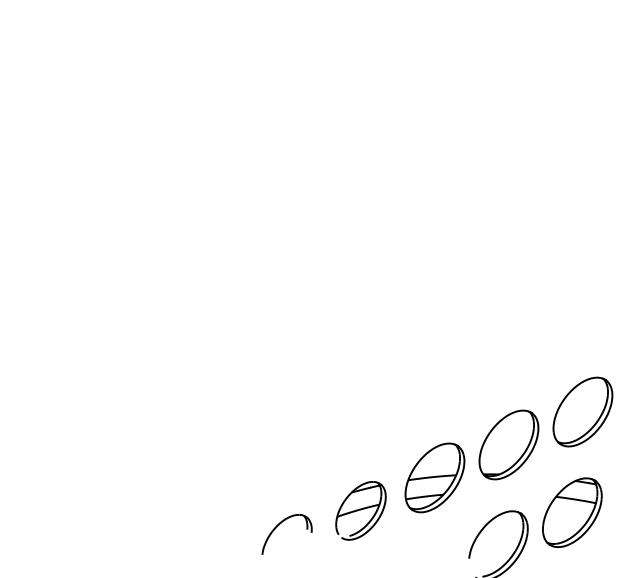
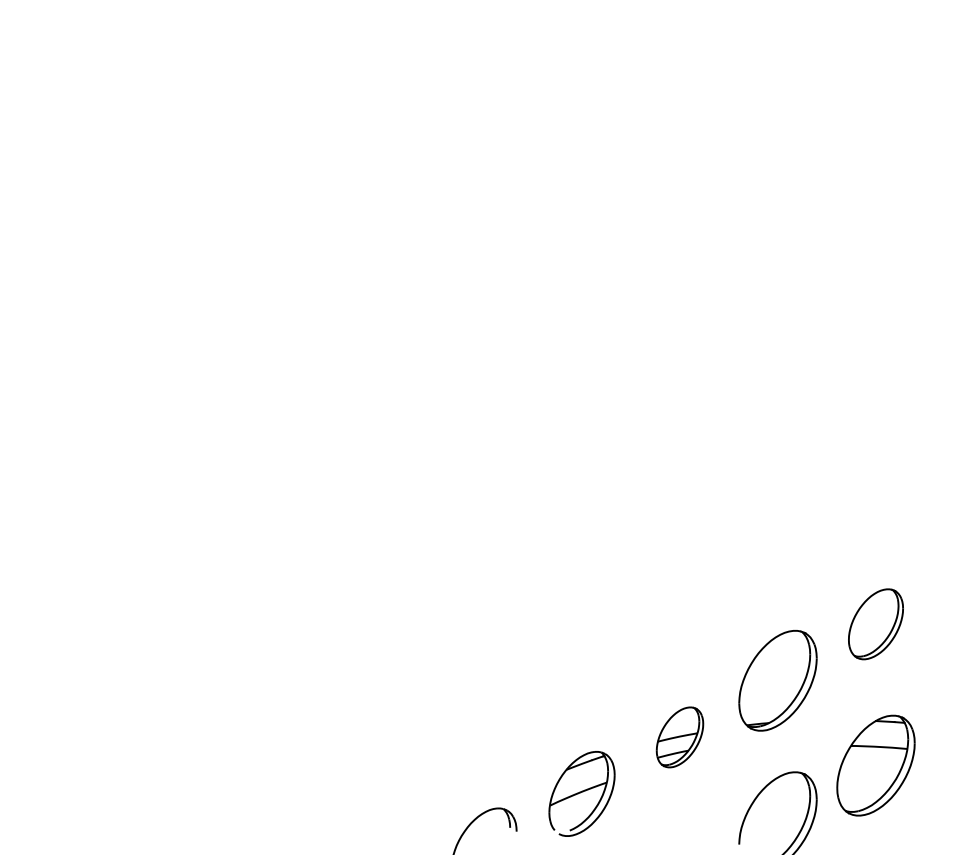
part: (582, 412) -> (875, 624), size x0.7
part: (434, 477) -> (679, 737), size x0.6

